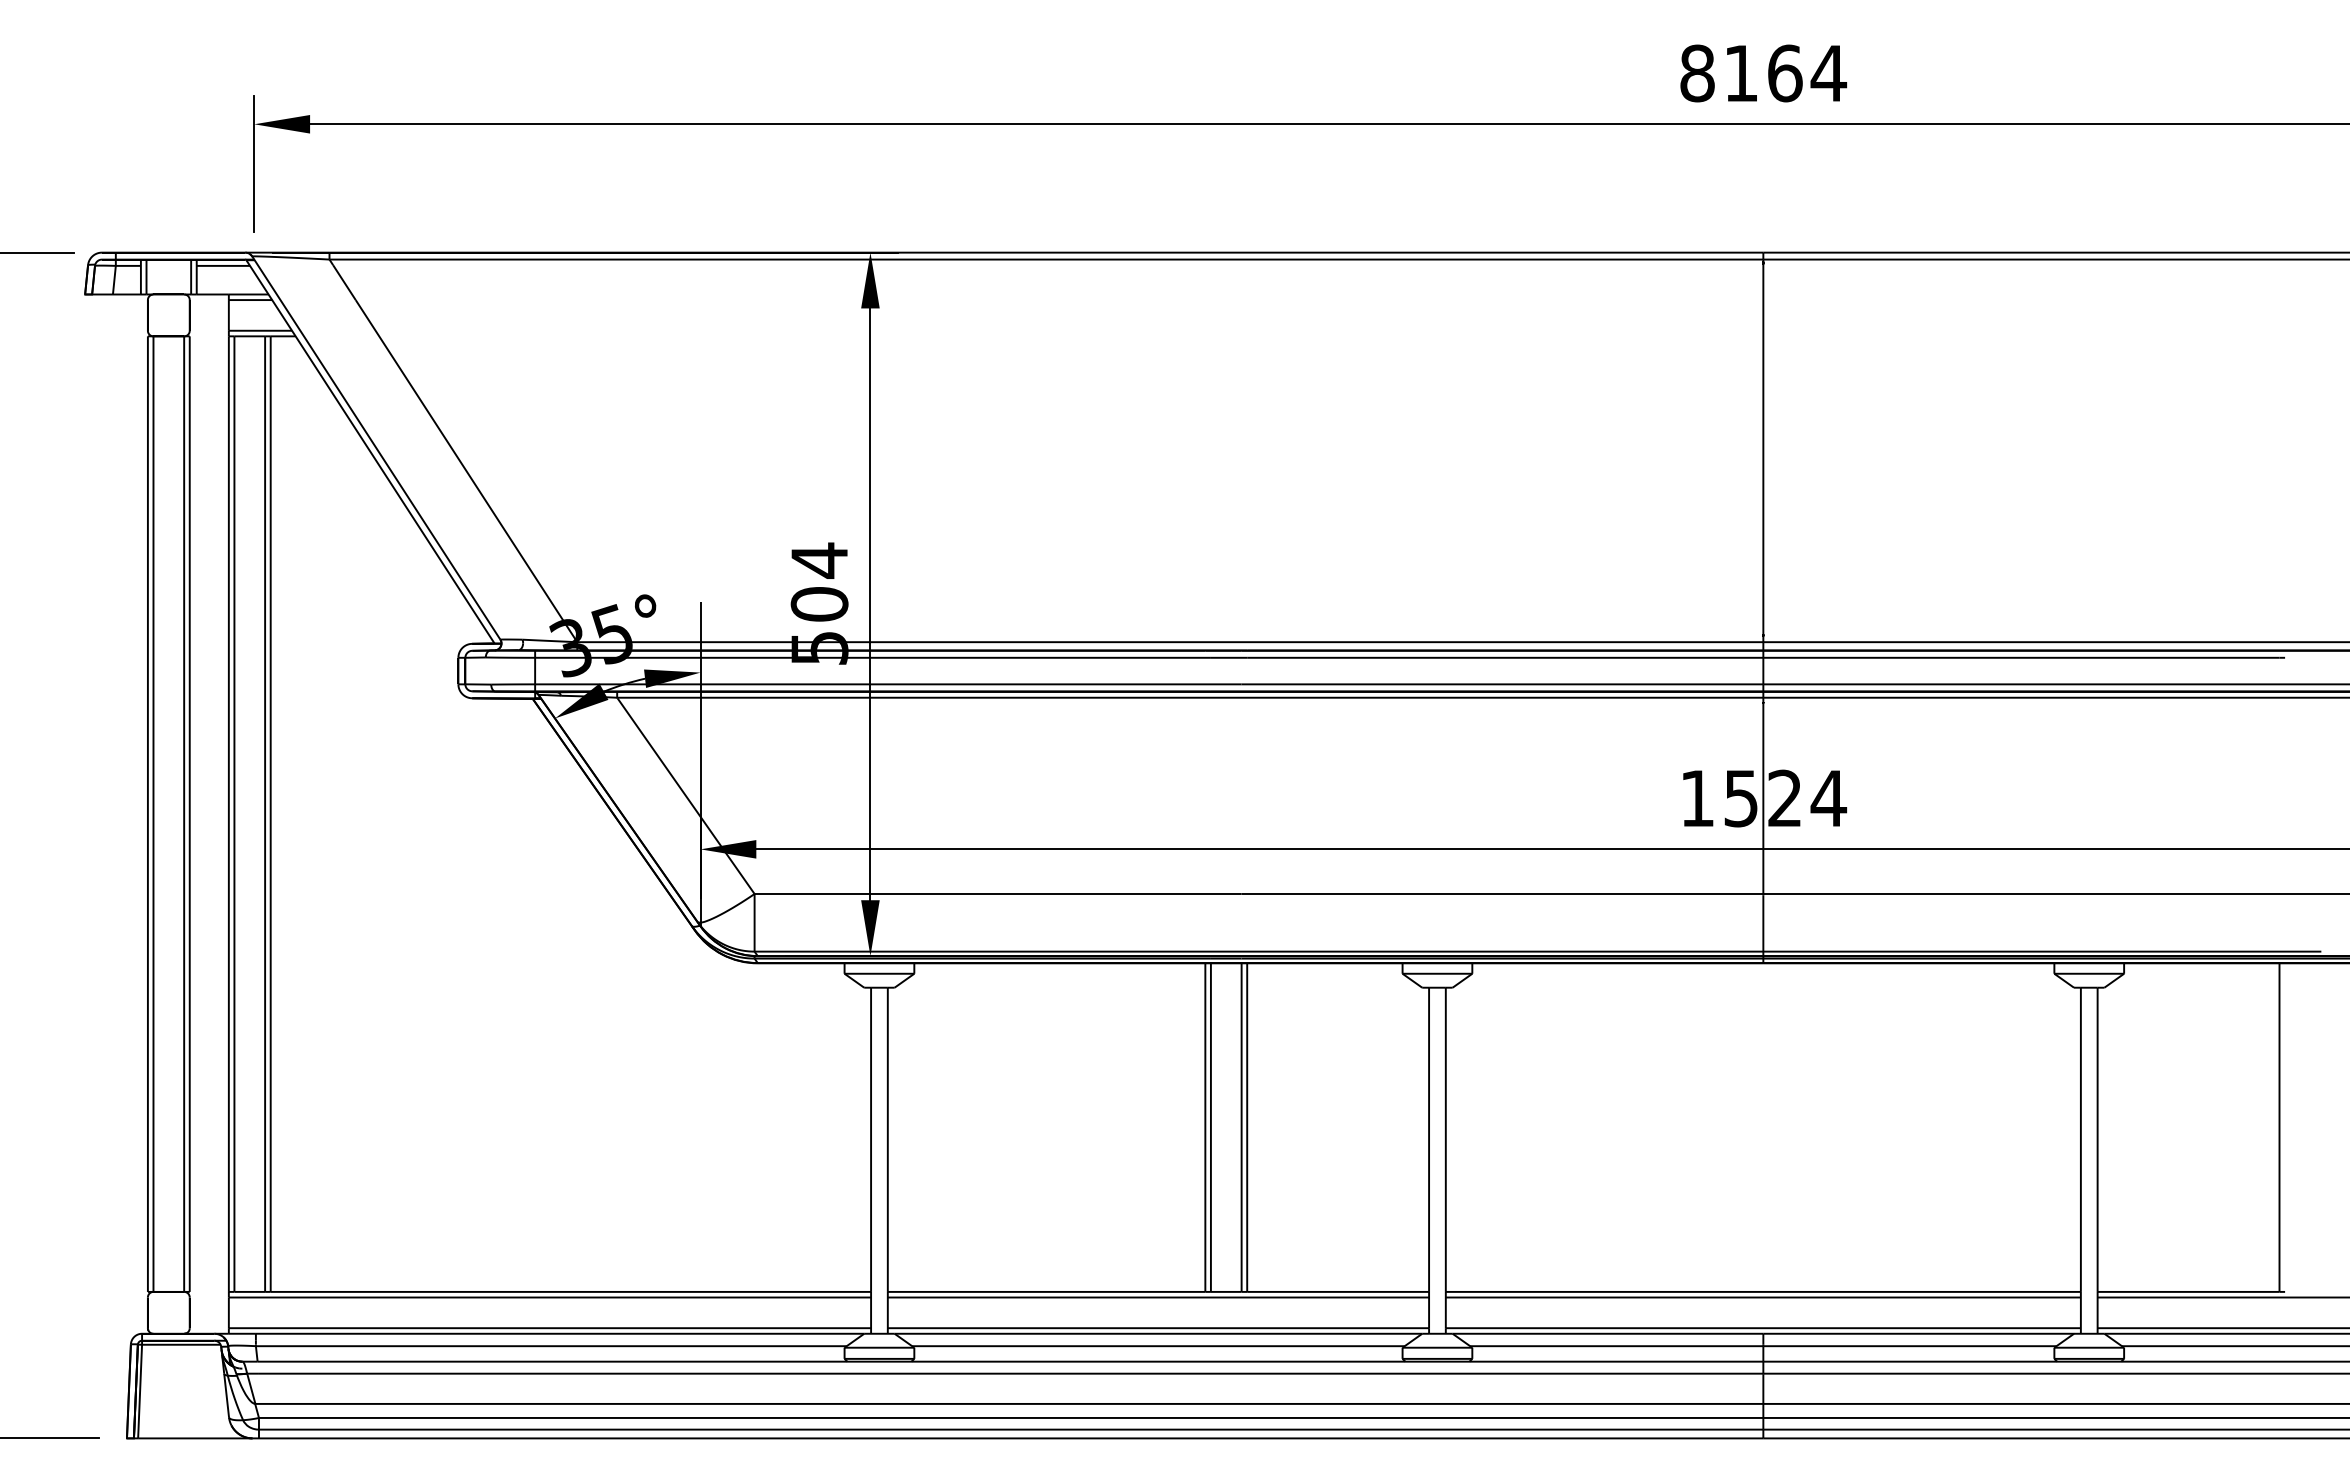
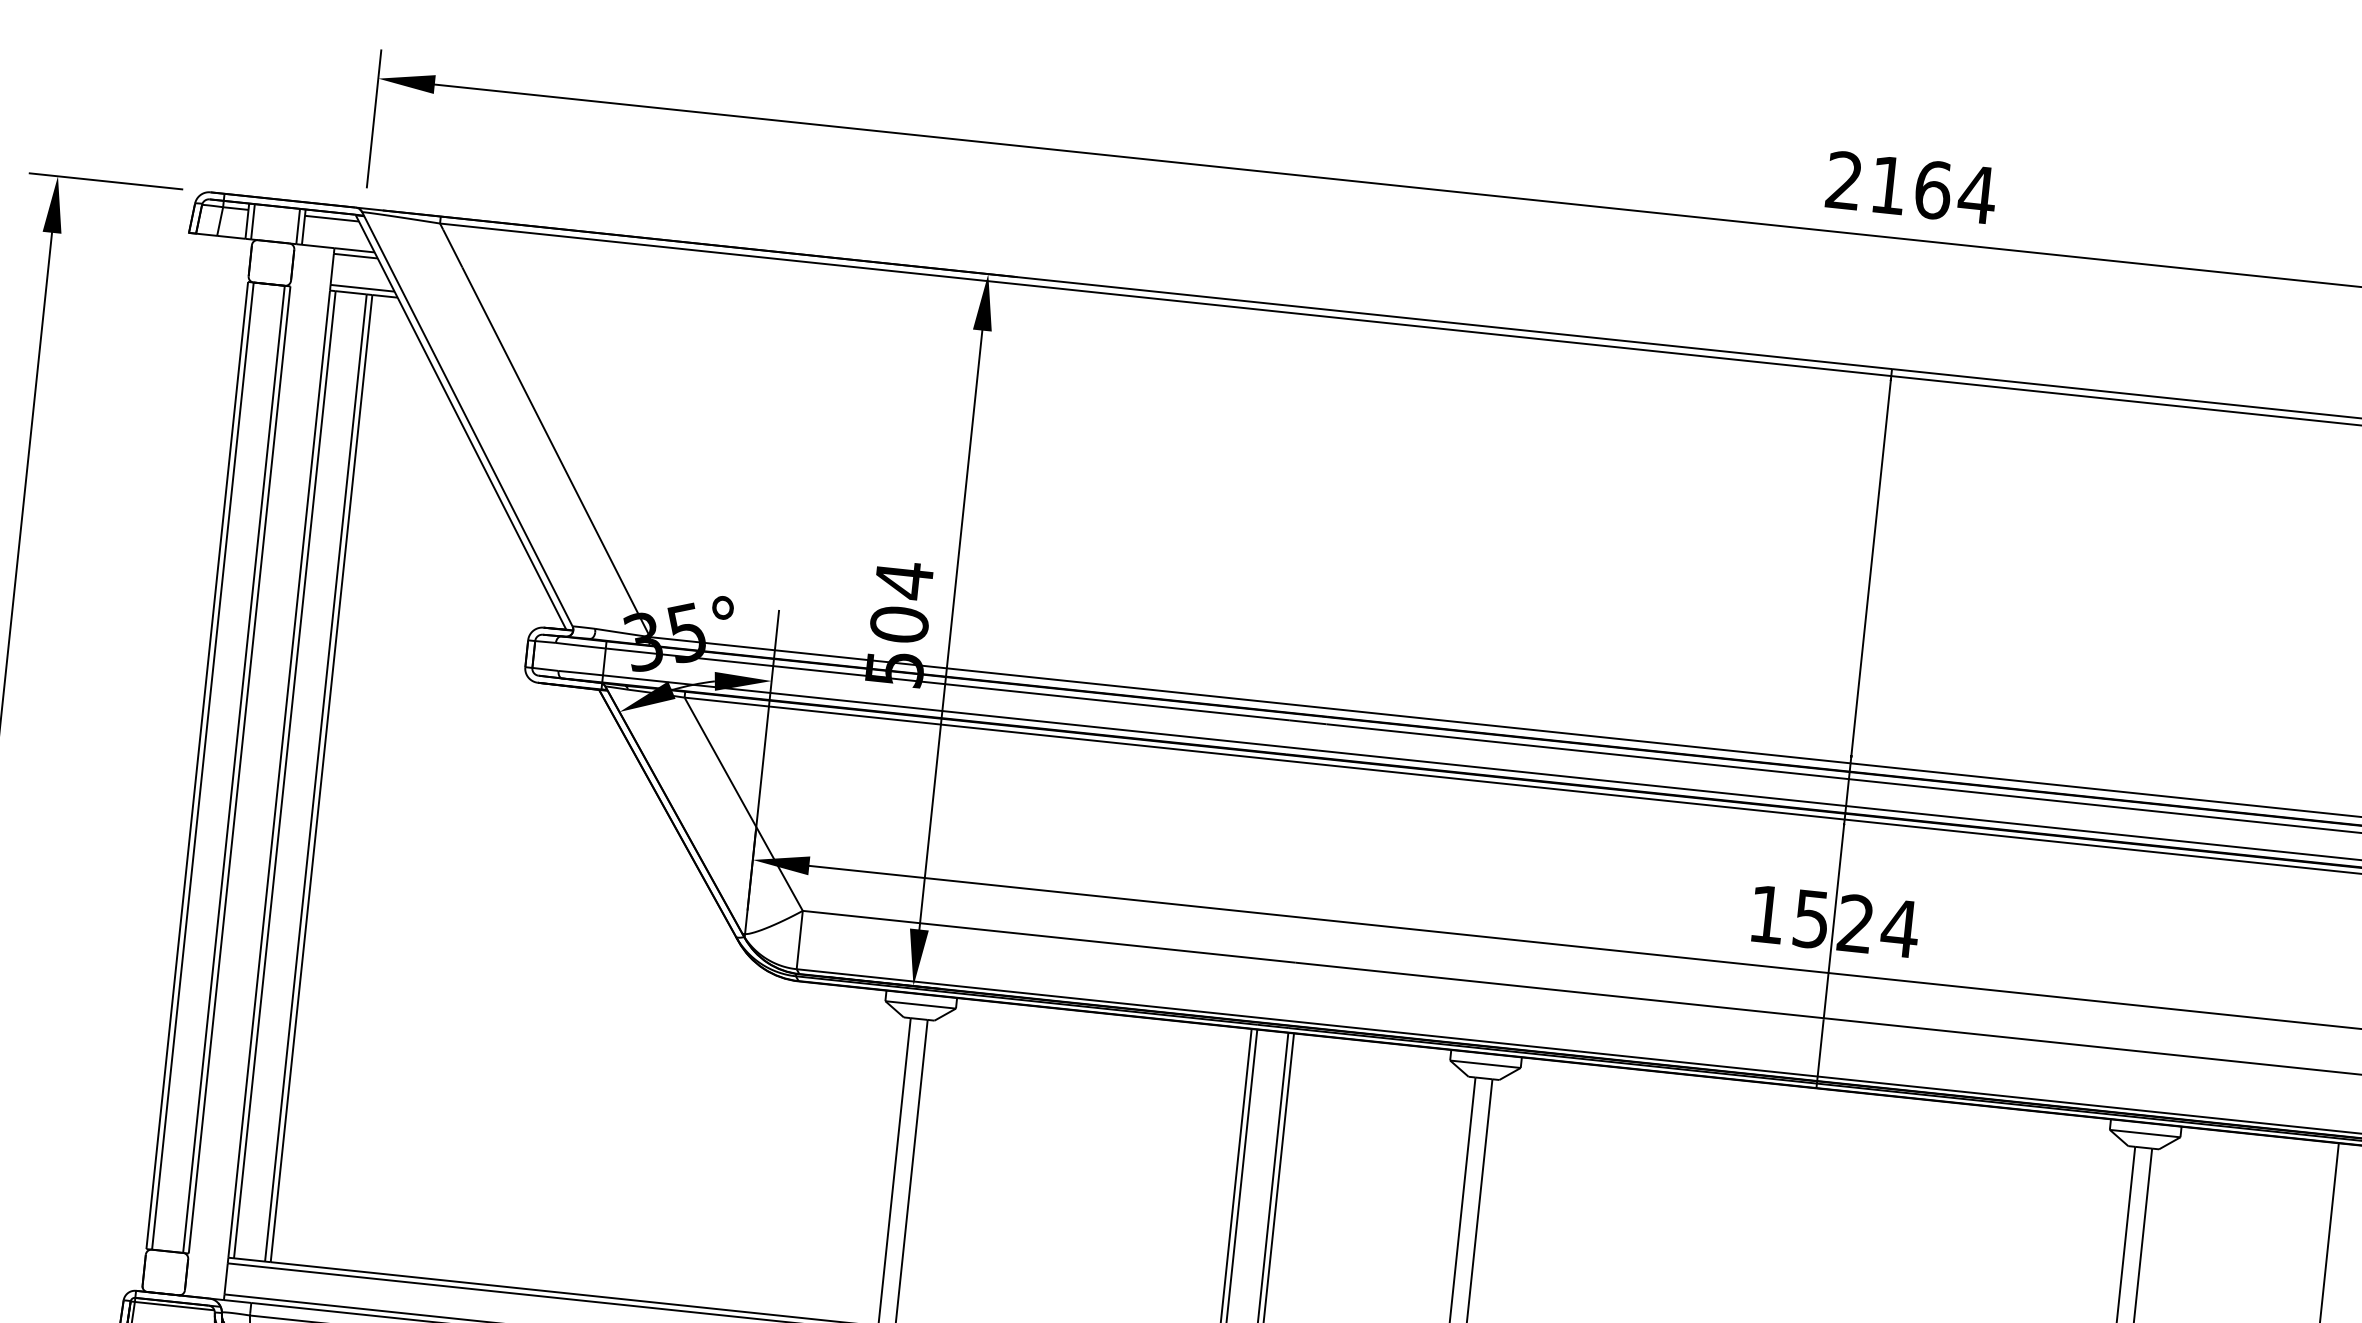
text: (1697, 73) -> (1844, 180), 8164 -> 2164

